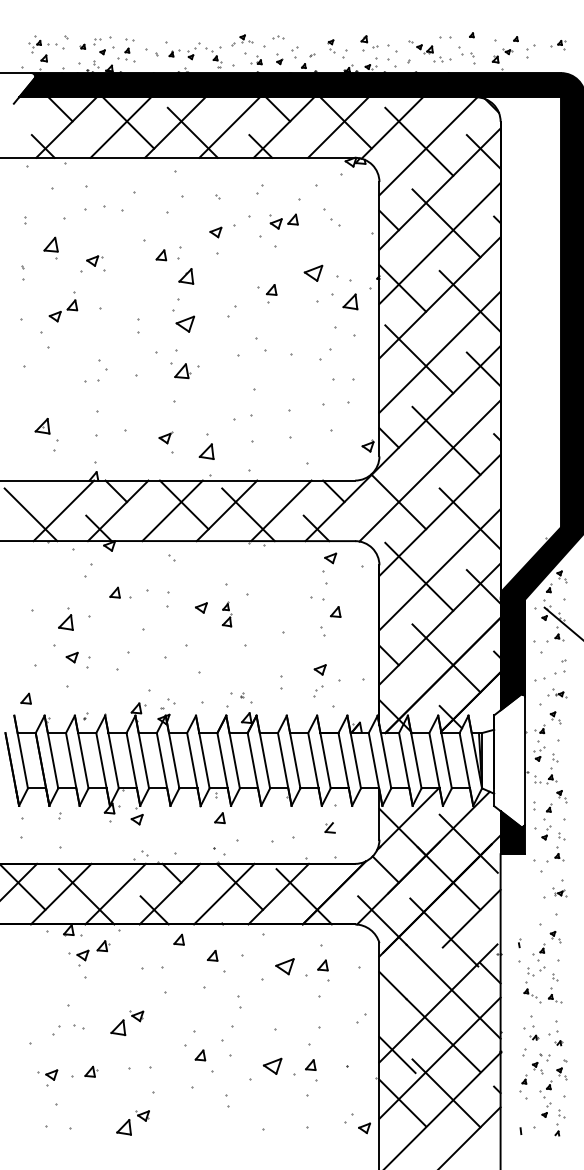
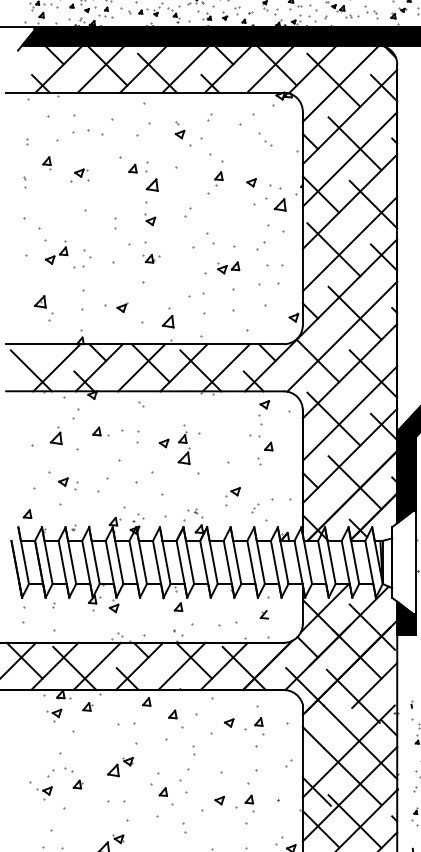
part: (283, 221) -> (228, 267), moved
part: (215, 232) -> (179, 134), moved
part: (50, 247) -> (46, 162), size x0.71
part: (313, 273) -> (251, 182), size x0.62
part: (271, 293) -> (218, 178), moved
part: (63, 306) -> (56, 252), moved
part: (182, 320) -> (149, 219), size x0.62
part: (184, 370) -> (150, 258), size x0.71
part: (165, 437) -> (122, 307), moved
part: (226, 614) -> (183, 448), size x1.67
part: (65, 618) -> (55, 435), moved
part: (319, 669) -> (235, 491), moved
part: (78, 957) -> (53, 714), moved
part: (284, 966) -> (228, 722), size x0.62
part: (127, 1022) -> (120, 766), moved
part: (272, 1066) -> (219, 800), size x0.62
part: (91, 1071) -> (78, 784), moved
part: (47, 1077) -> (44, 792), moved

